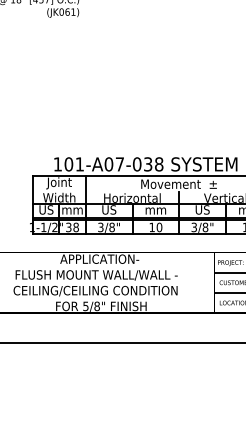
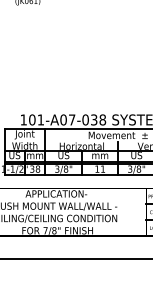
text: (159, 227) -> (103, 169), 10 -> 11
text: (85, 306) -> (45, 230), 5/8" -> 7/8"

